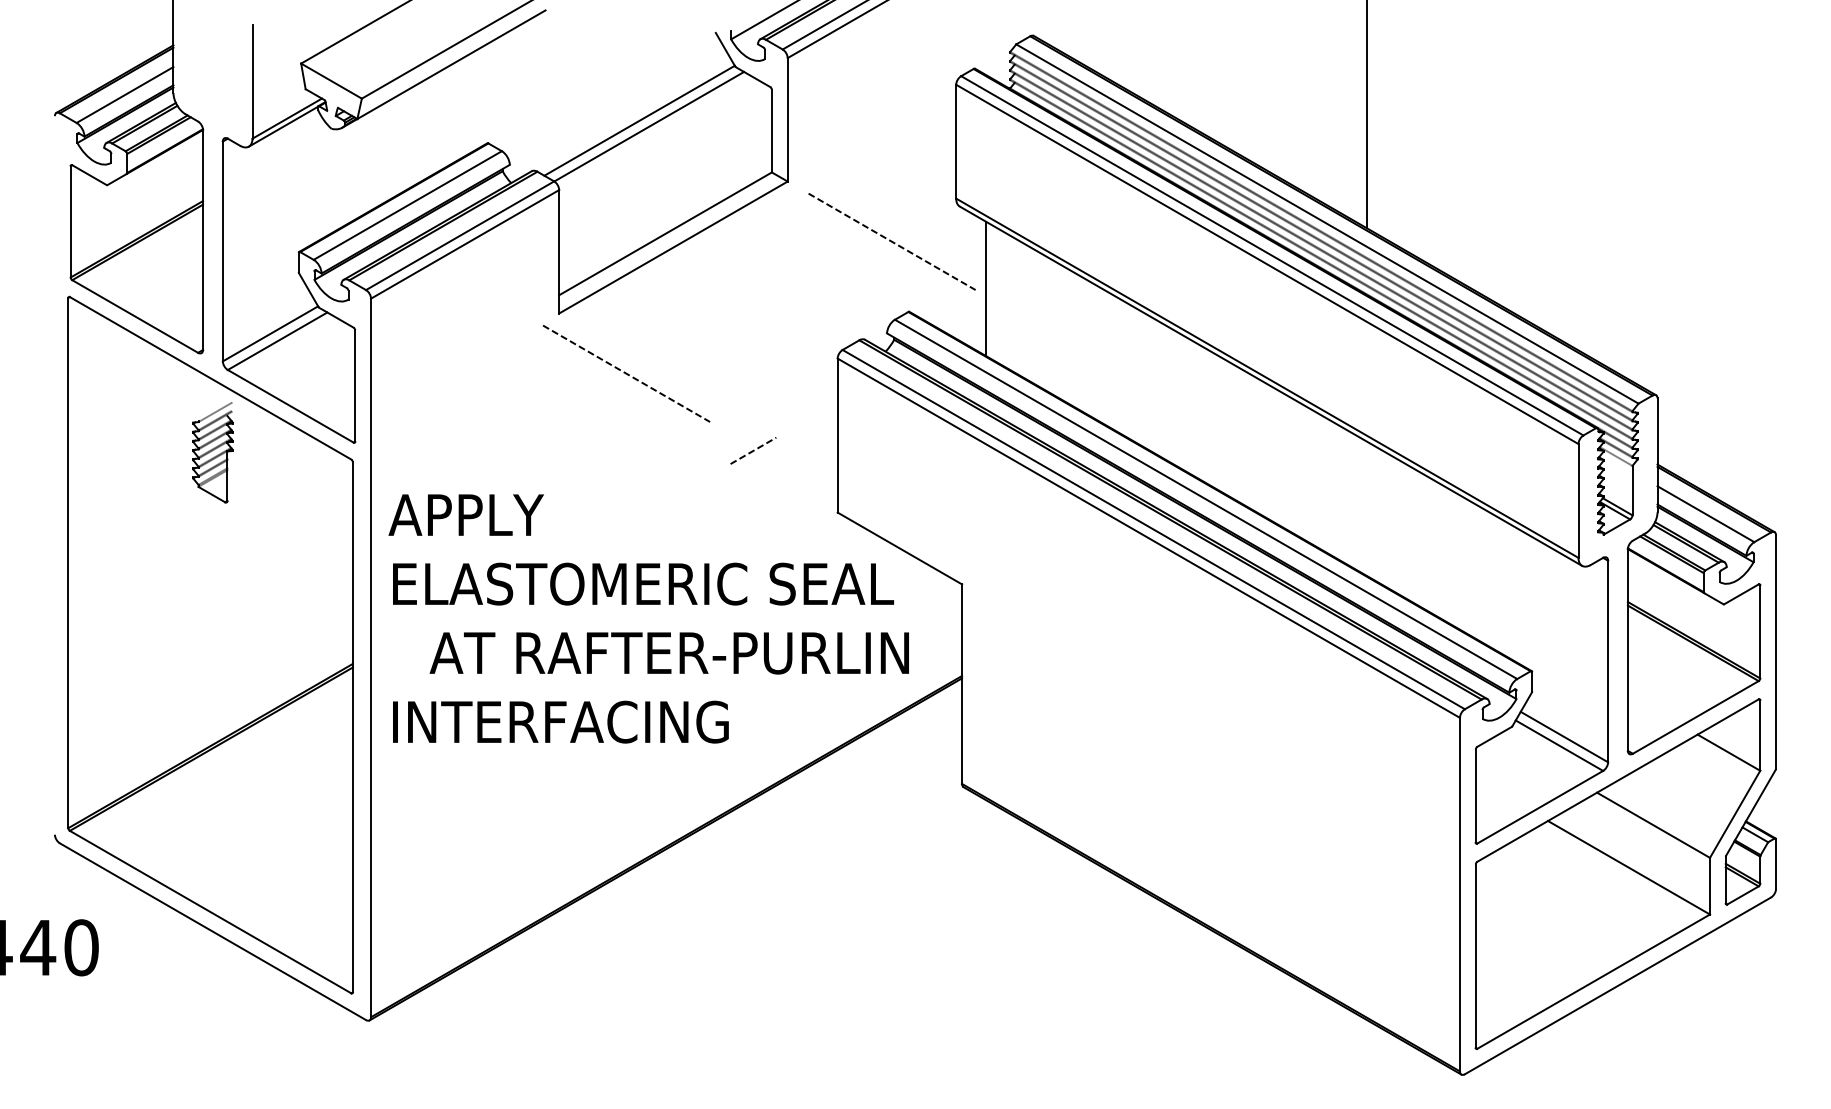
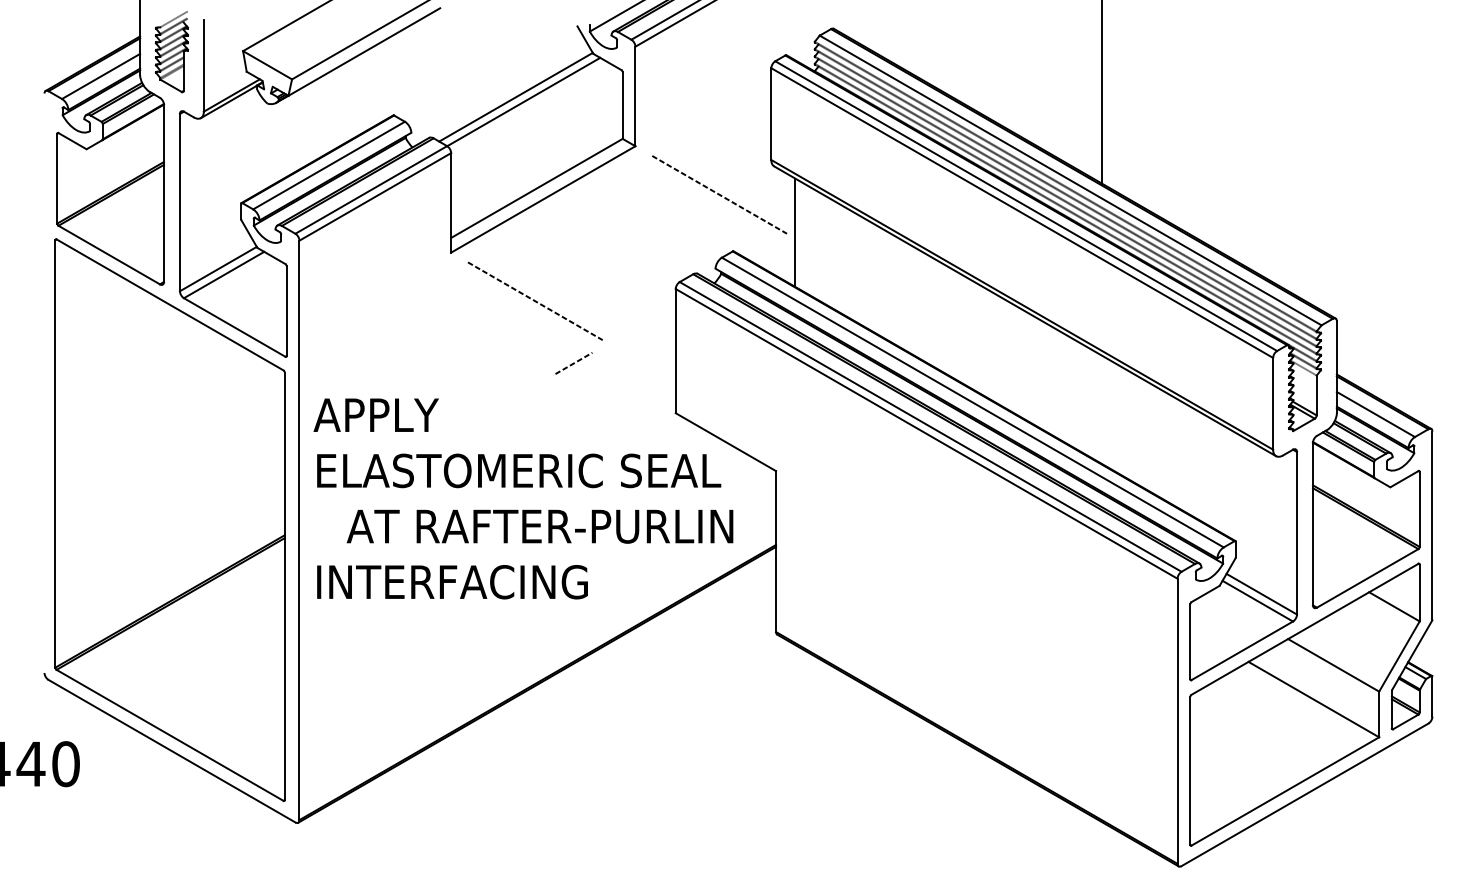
line: (626, 373) -> (535, 301), moved
line: (753, 450) -> (573, 363), moved
part: (212, 452) -> (171, 51), moved

